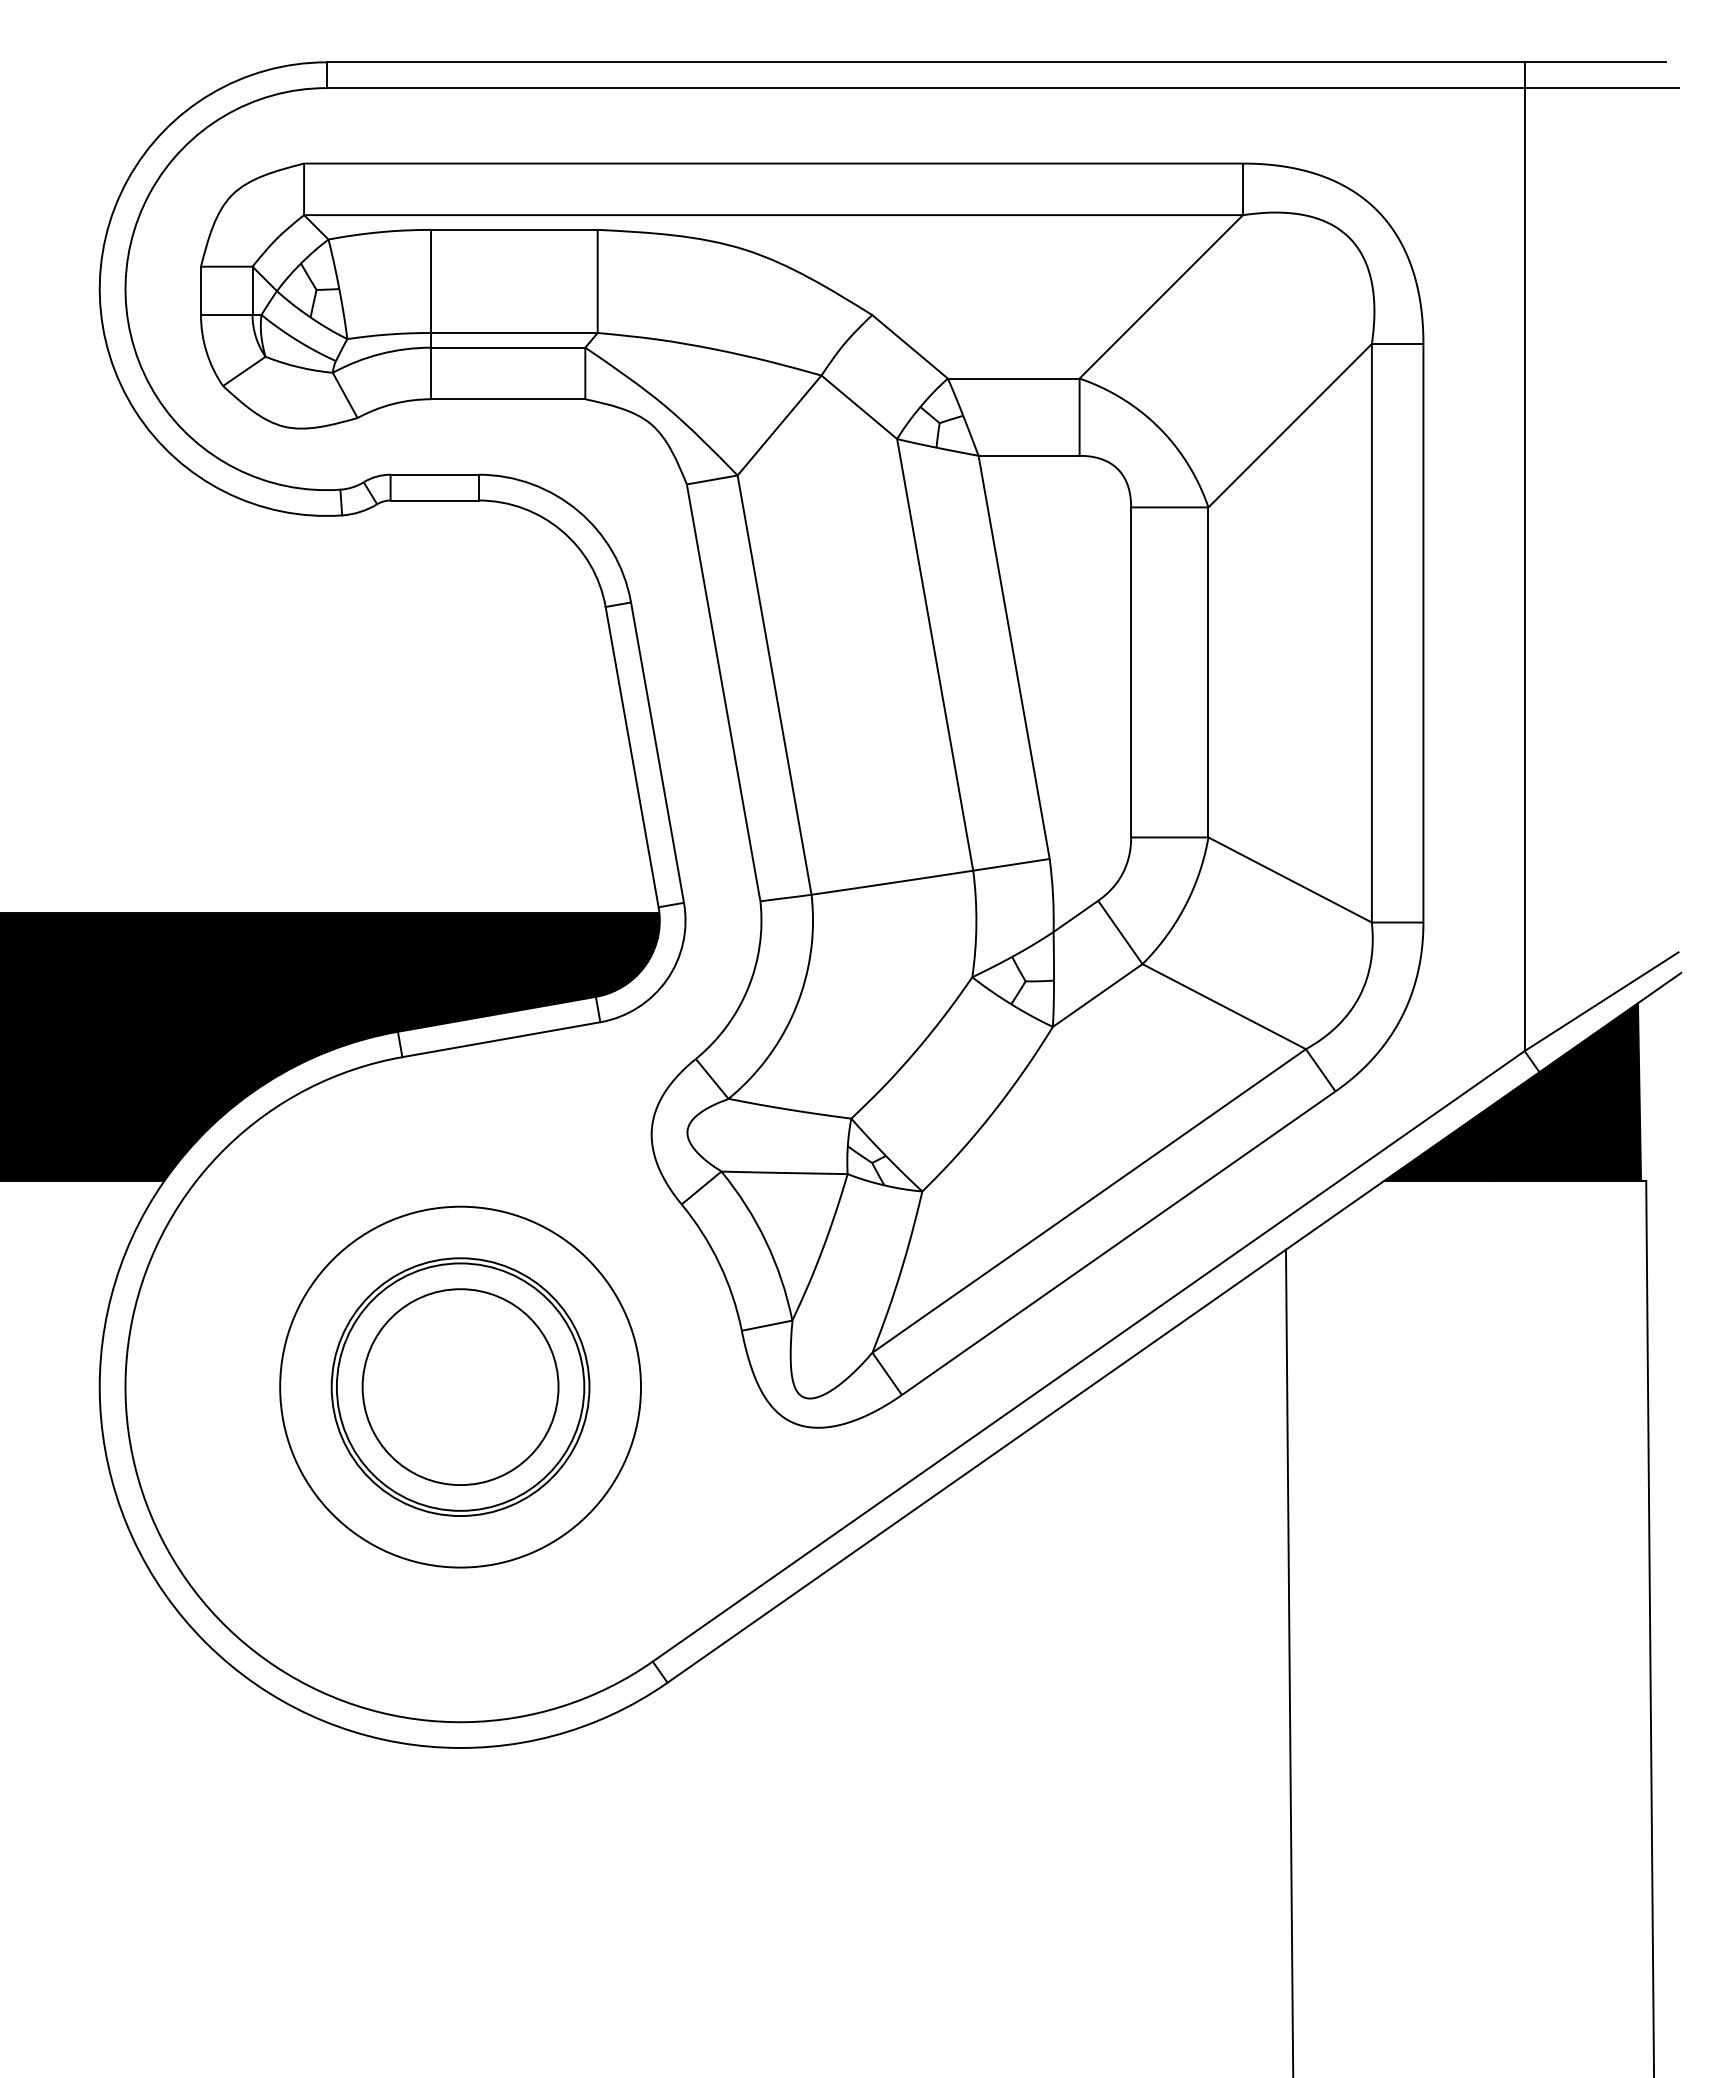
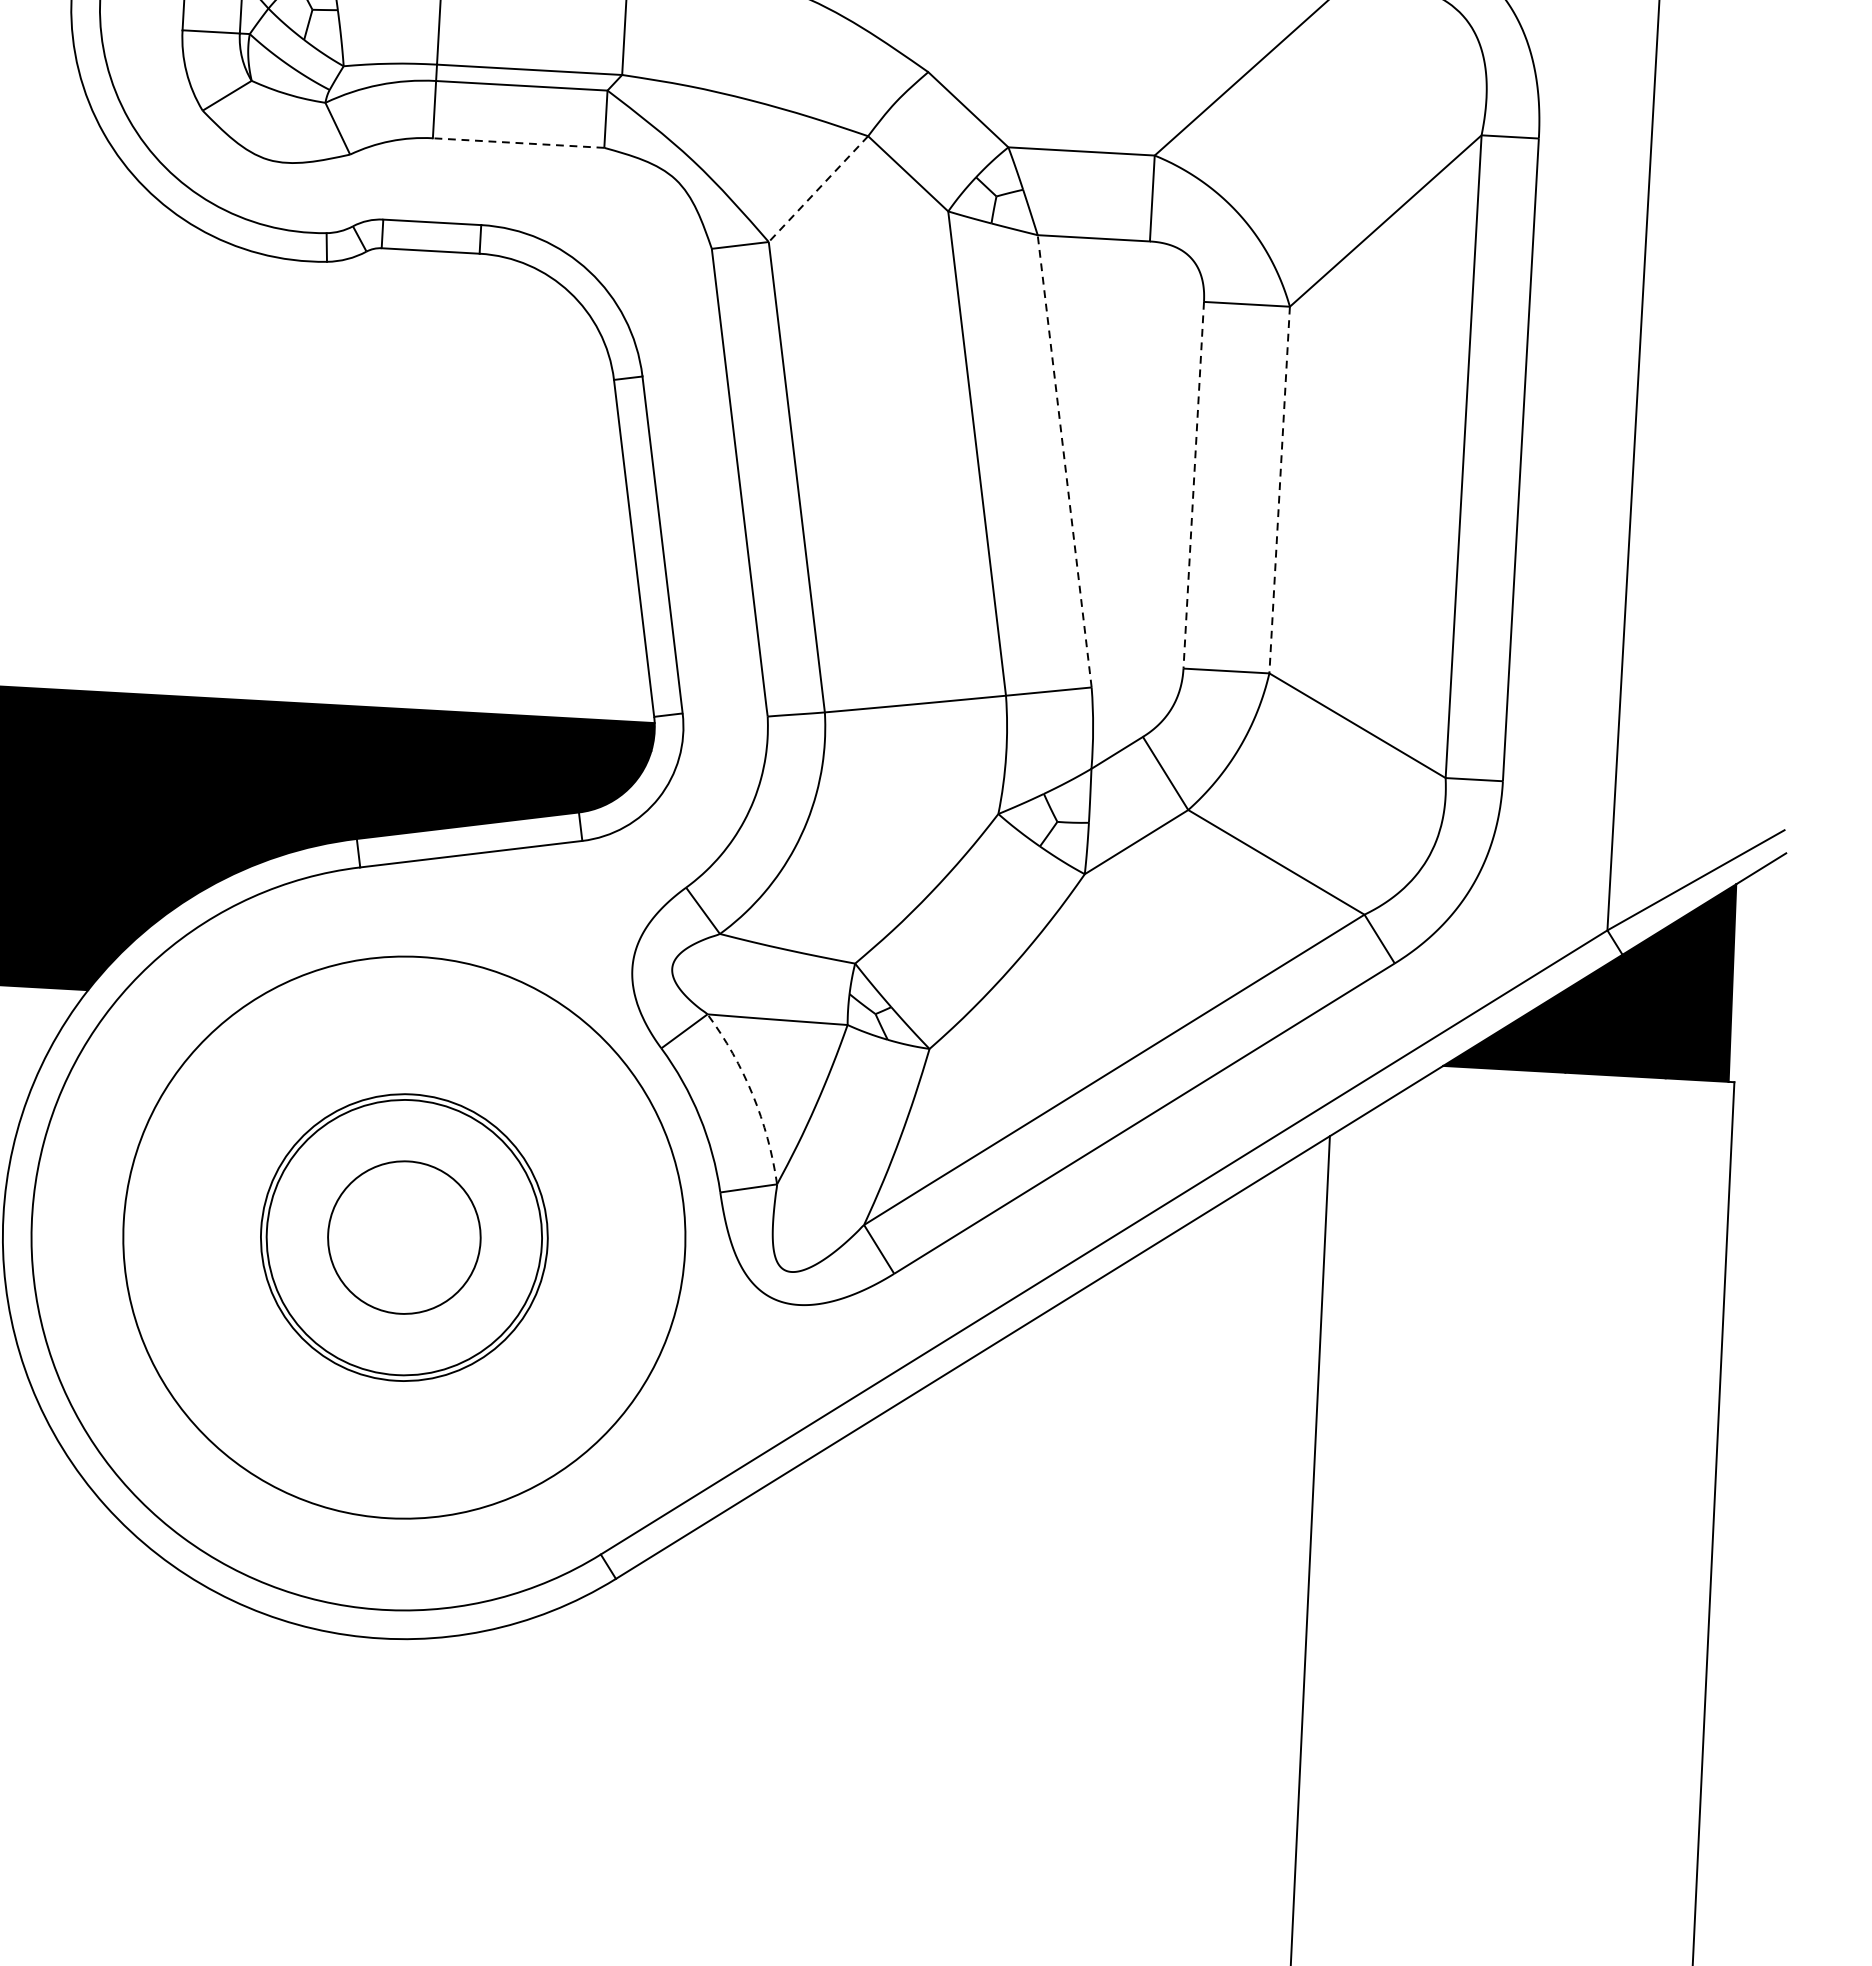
line: (507, 399) -> (517, 143), solid -> dashed
line: (779, 425) -> (818, 189), solid -> dashed
line: (1014, 657) -> (1065, 461), solid -> dashed
line: (1131, 672) -> (1194, 485), solid -> dashed
line: (1208, 672) -> (1279, 490), solid -> dashed
arc: (766, 1241) -> (753, 1094), solid -> dashed
circle: (460, 1386) -> (404, 1236), size x1.4
circle: (460, 1387) -> (404, 1238), size x0.7

